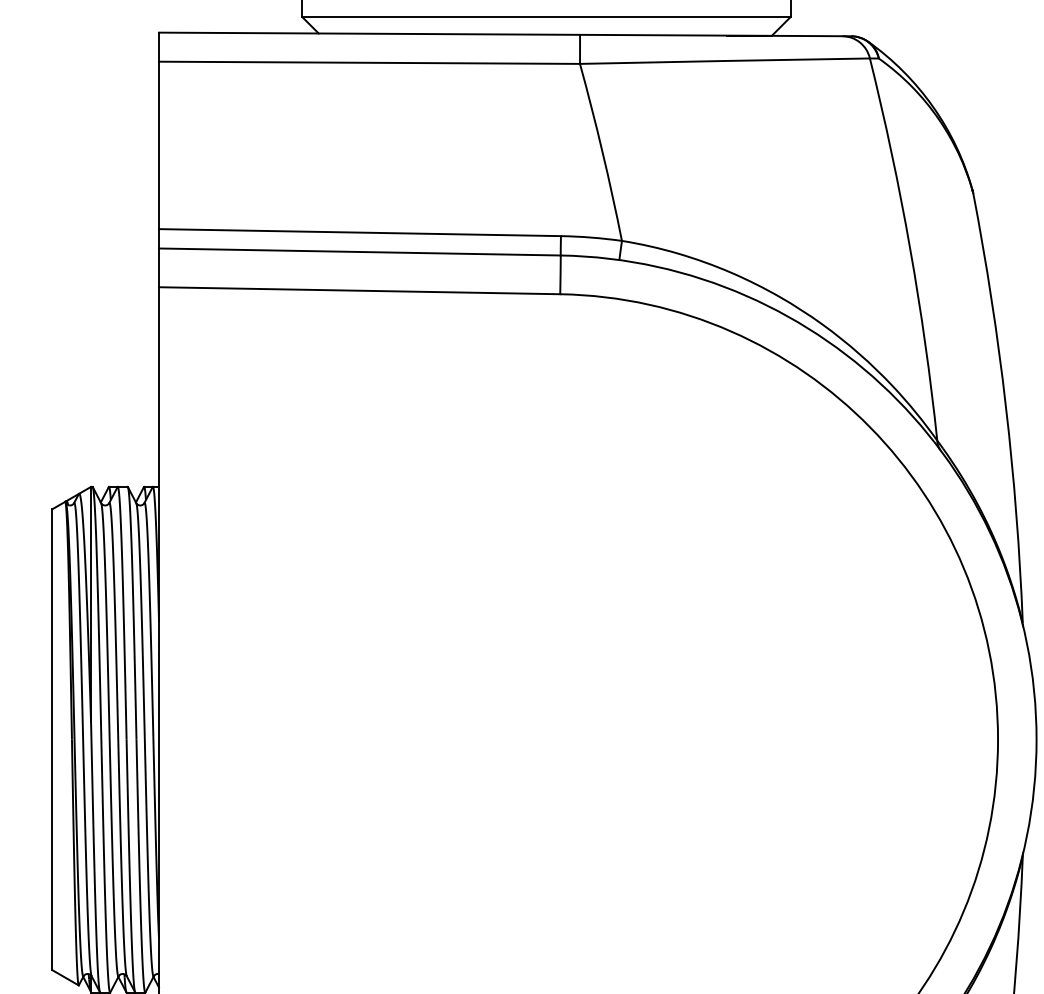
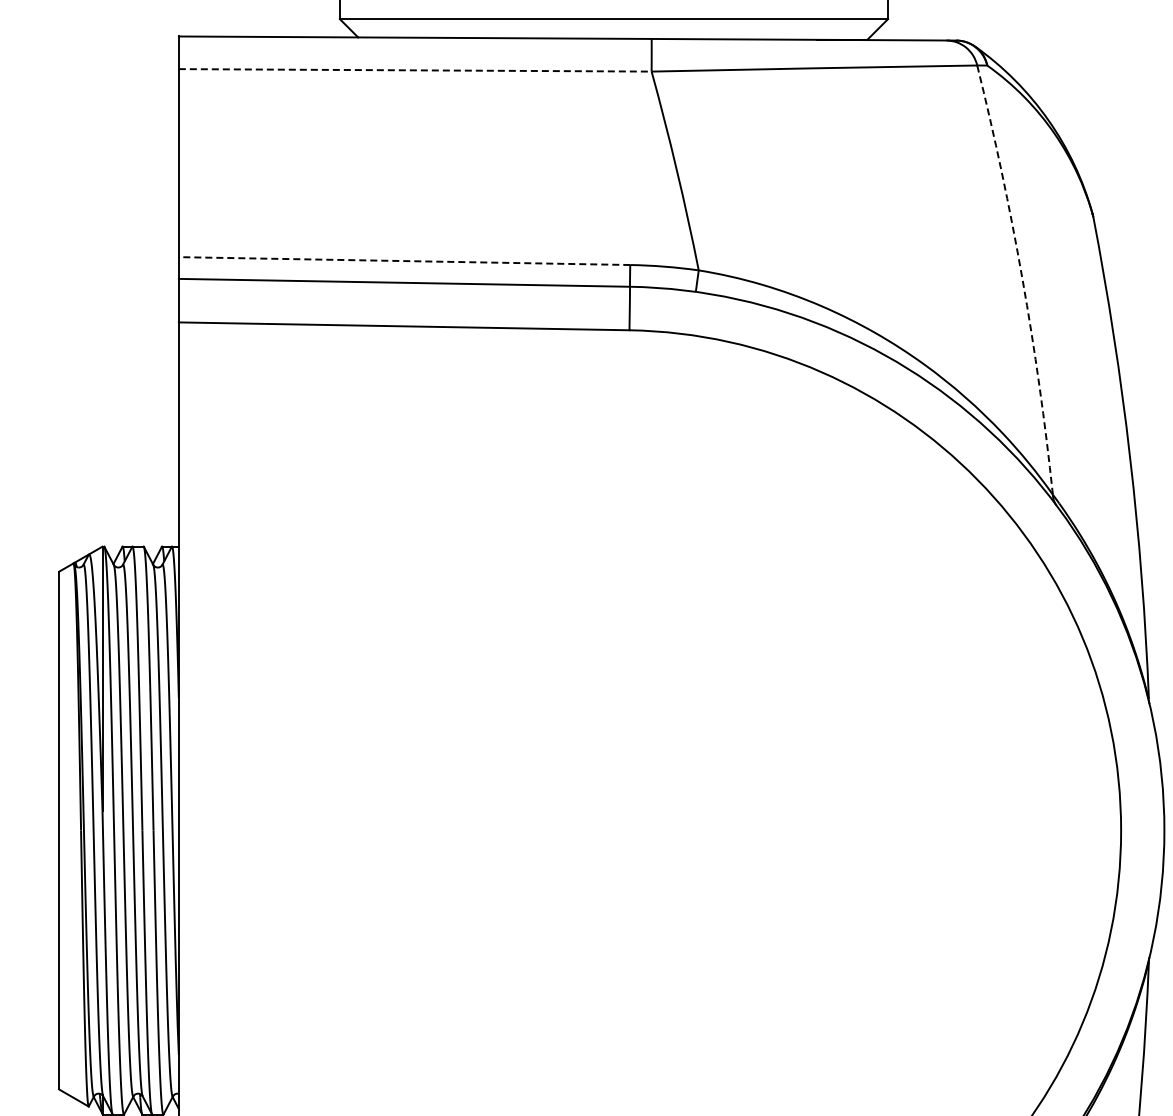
line: (369, 62) -> (415, 70), solid -> dashed
line: (359, 232) -> (404, 261), solid -> dashed
arc: (910, 248) -> (1022, 278), solid -> dashed

